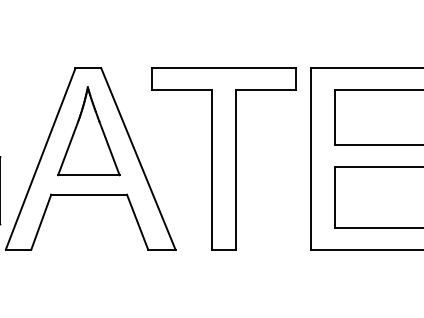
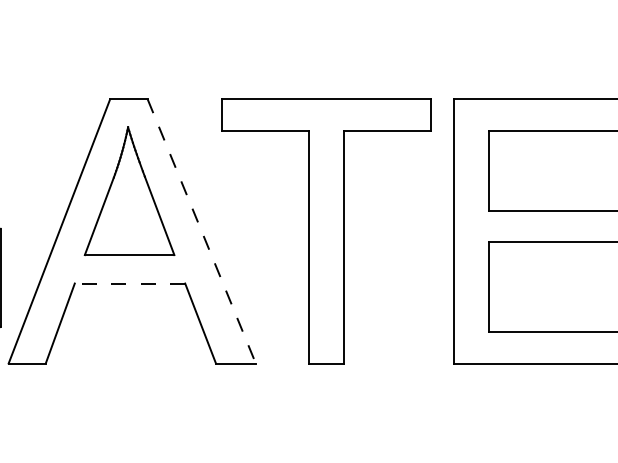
line: (138, 158) -> (201, 230), solid -> dashed
line: (89, 194) -> (130, 283), solid -> dashed

